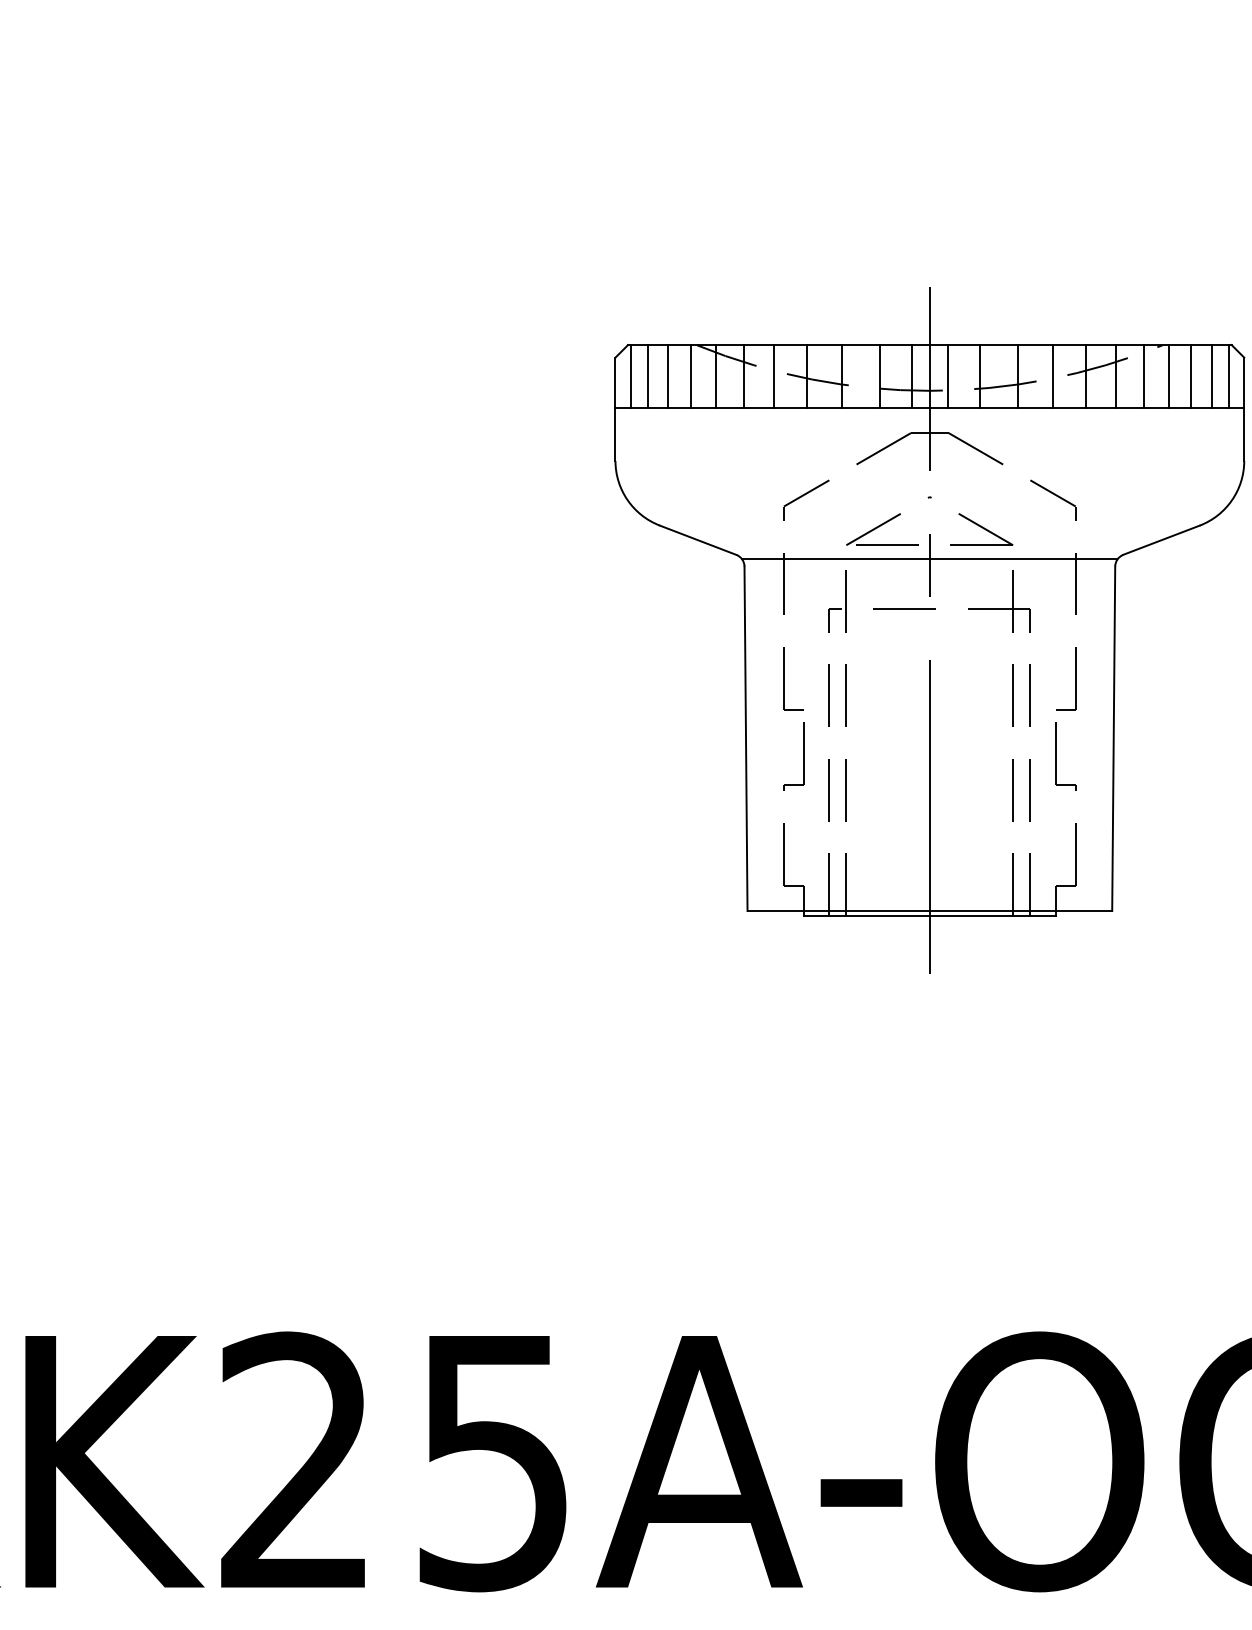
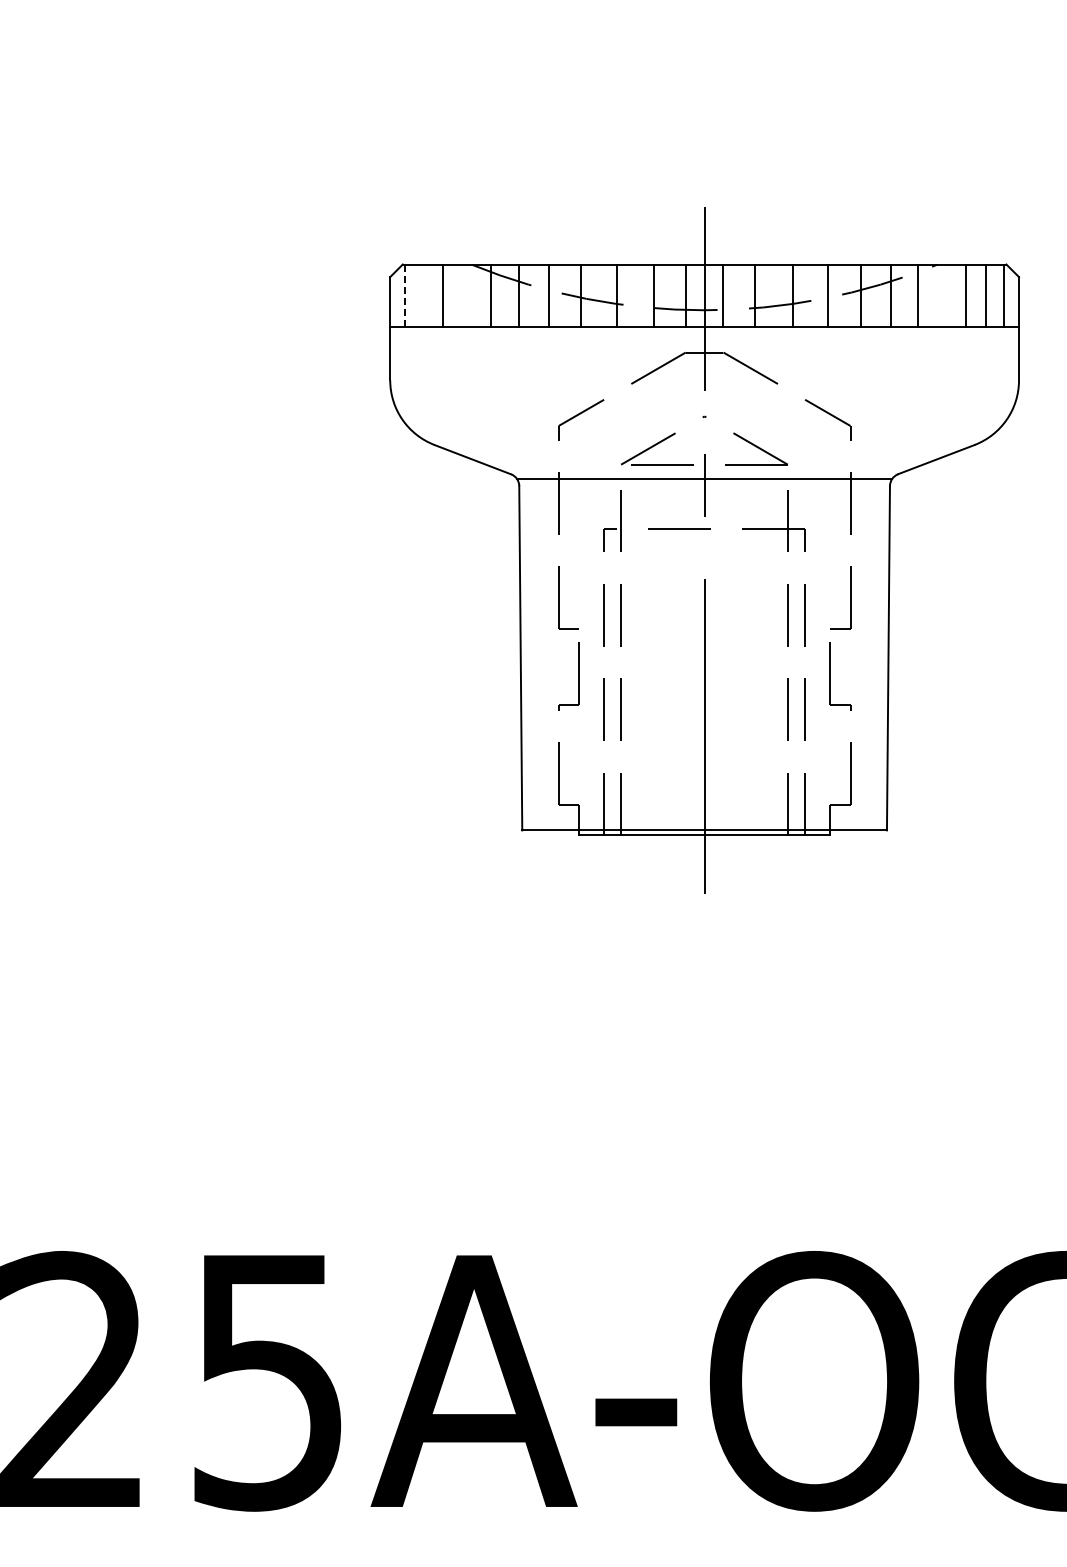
line: (648, 376) -> (423, 295), removed
line: (690, 376) -> (465, 295), removed
line: (1168, 376) -> (943, 295), removed
line: (630, 377) -> (405, 296), solid -> dashed

